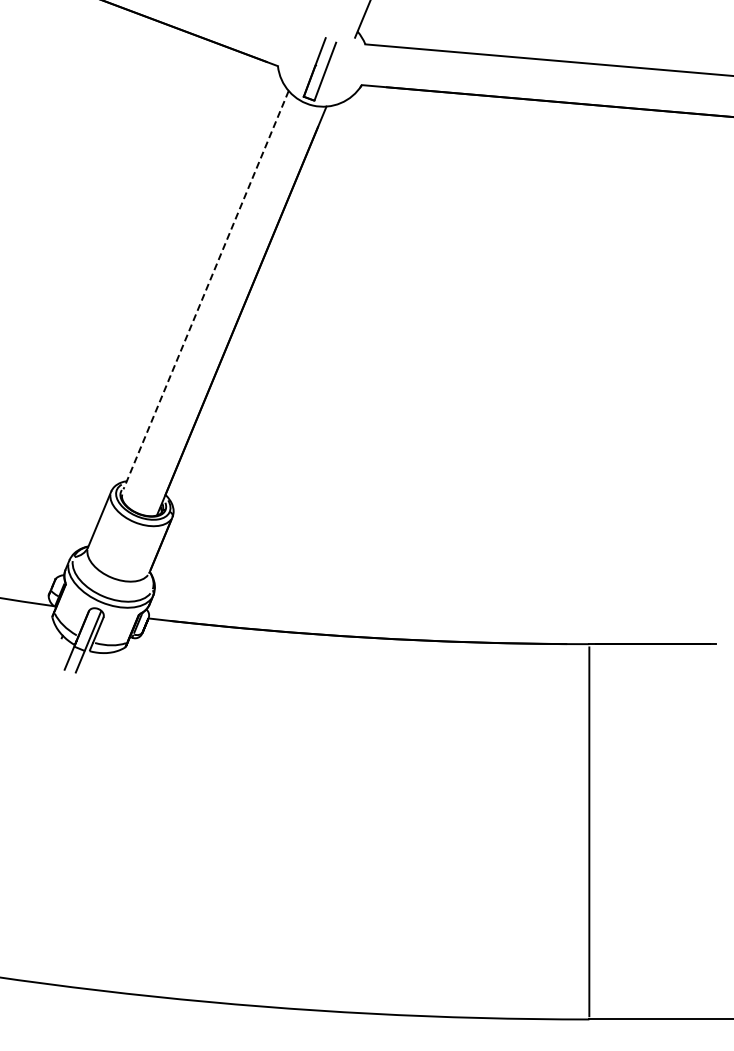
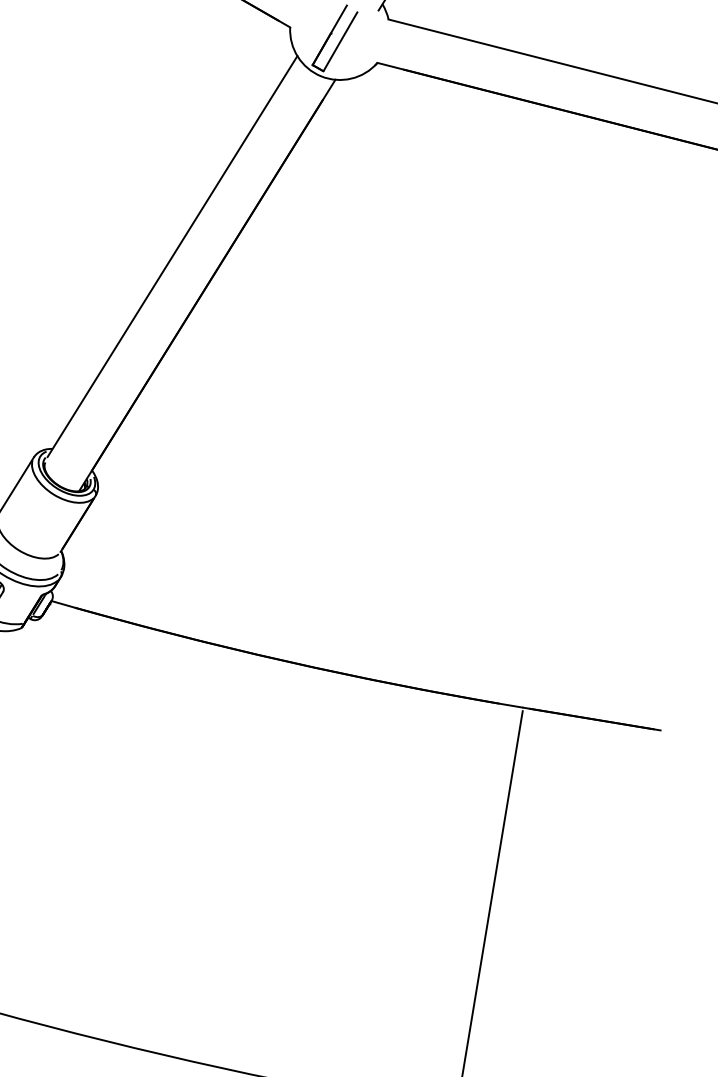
line: (206, 290) -> (172, 257), dashed -> solid

